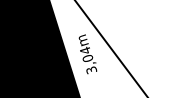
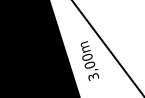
text: (85, 50) -> (87, 57), 3,04m -> 3,00m

